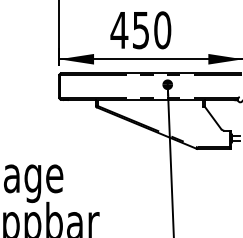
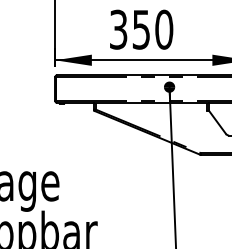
text: (119, 30) -> (118, 29), 450 -> 350

